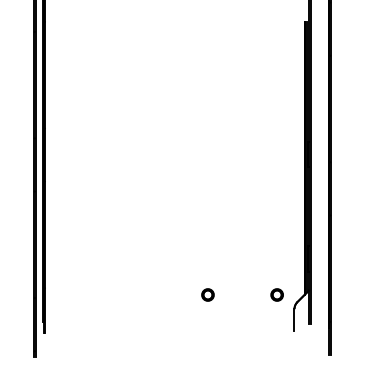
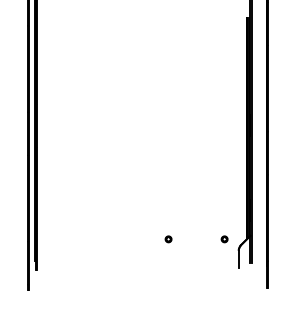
part: (207, 295) -> (168, 239), size x0.62
part: (276, 295) -> (224, 239), size x0.62

